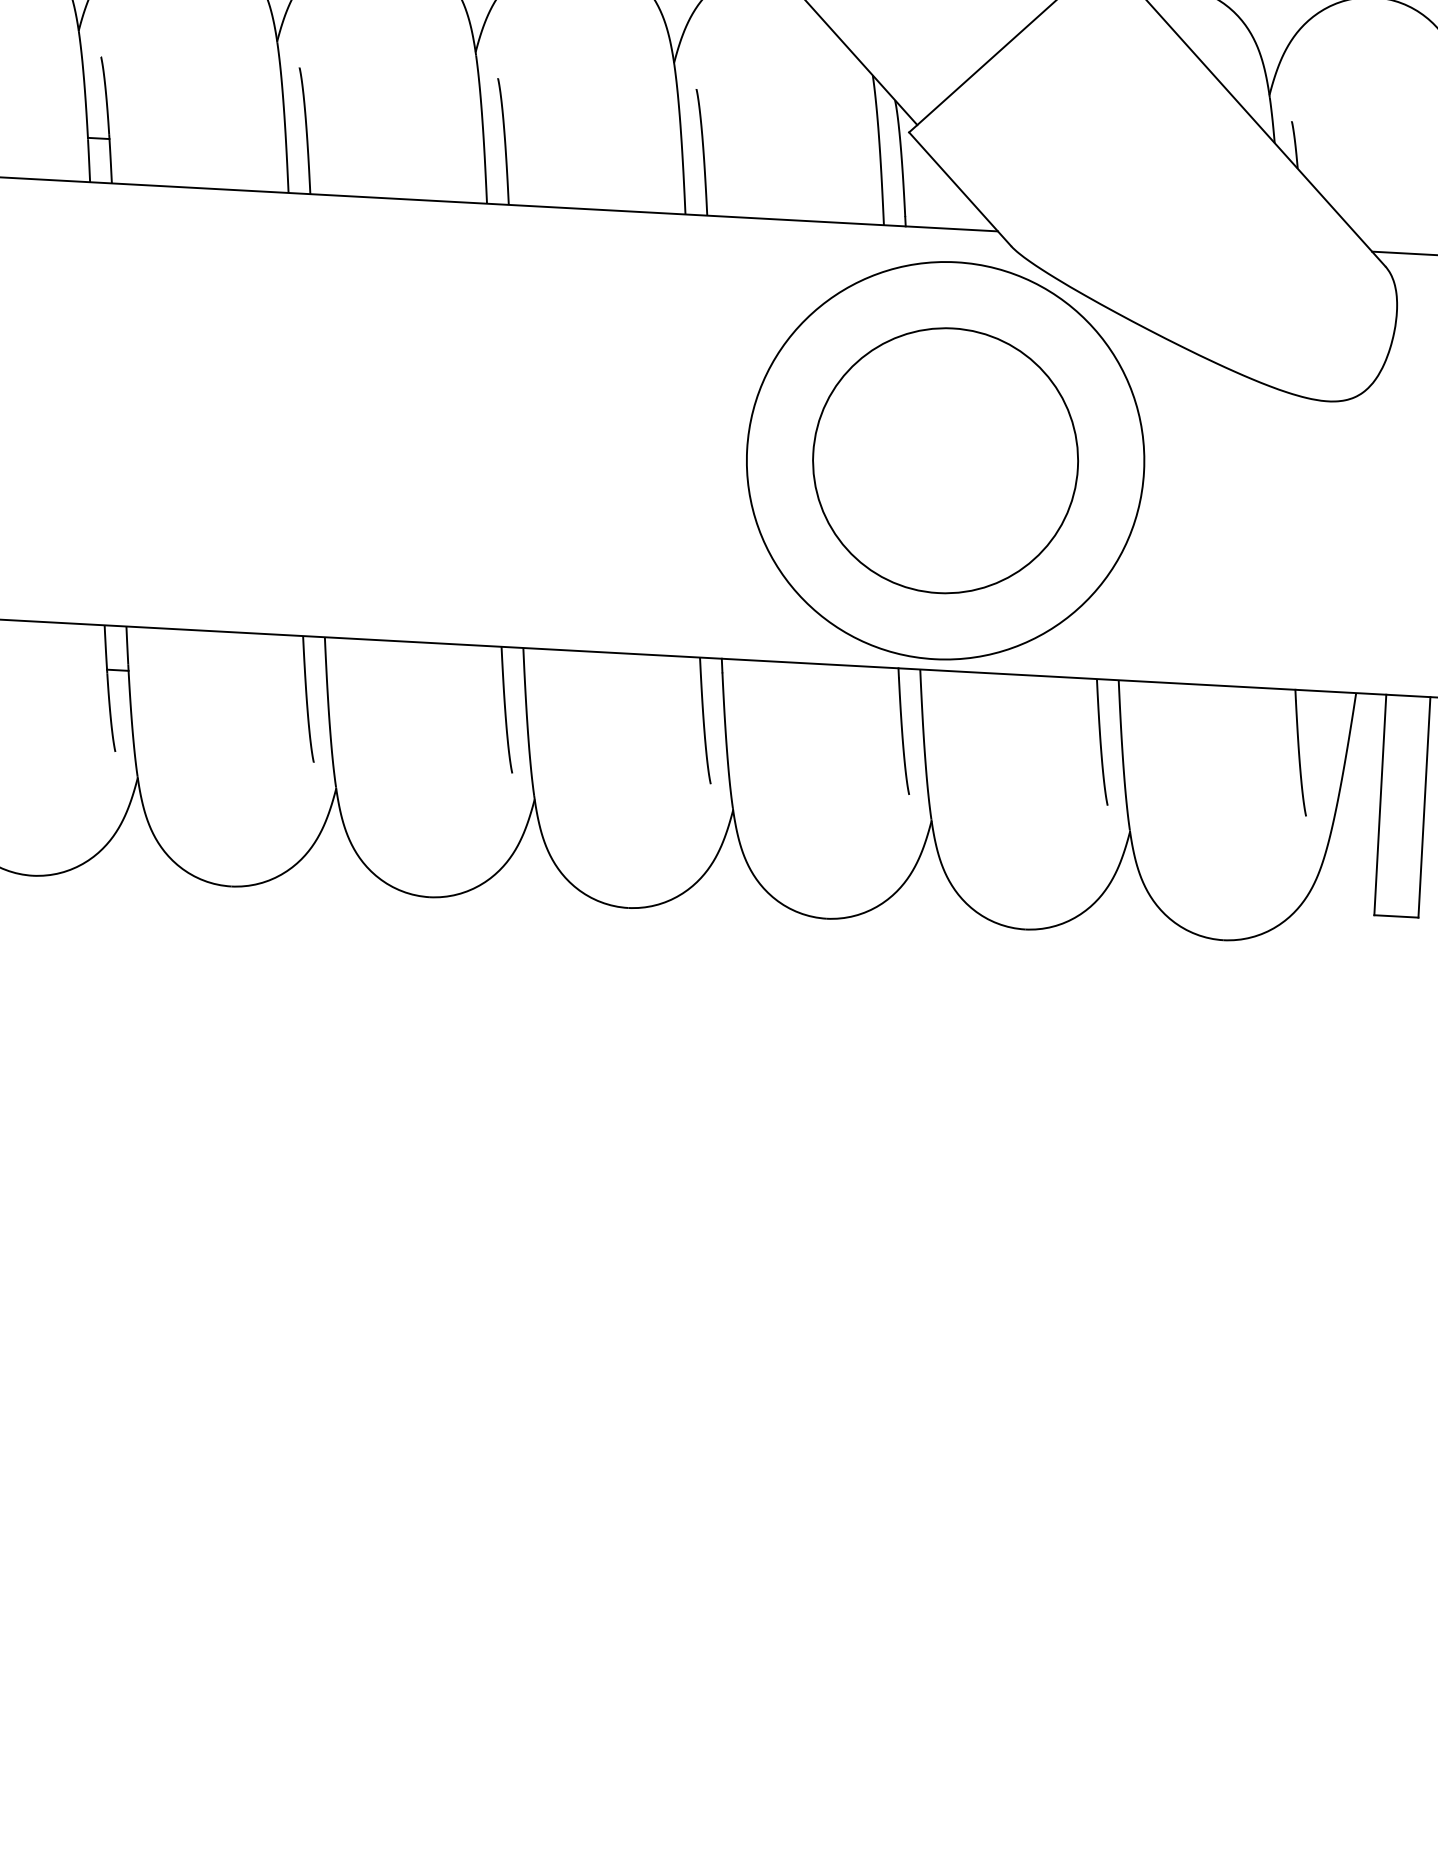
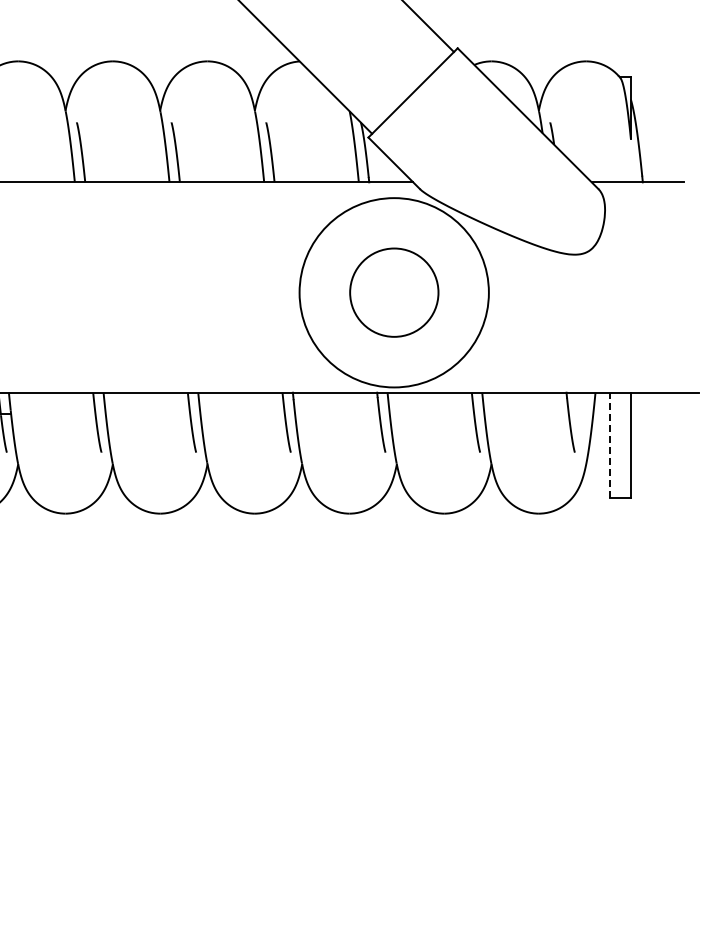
circle: (946, 460) -> (394, 292), size x0.7
line: (1379, 805) -> (609, 445), solid -> dashed

